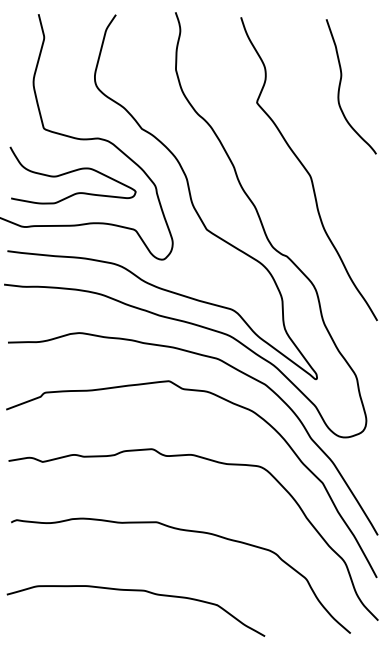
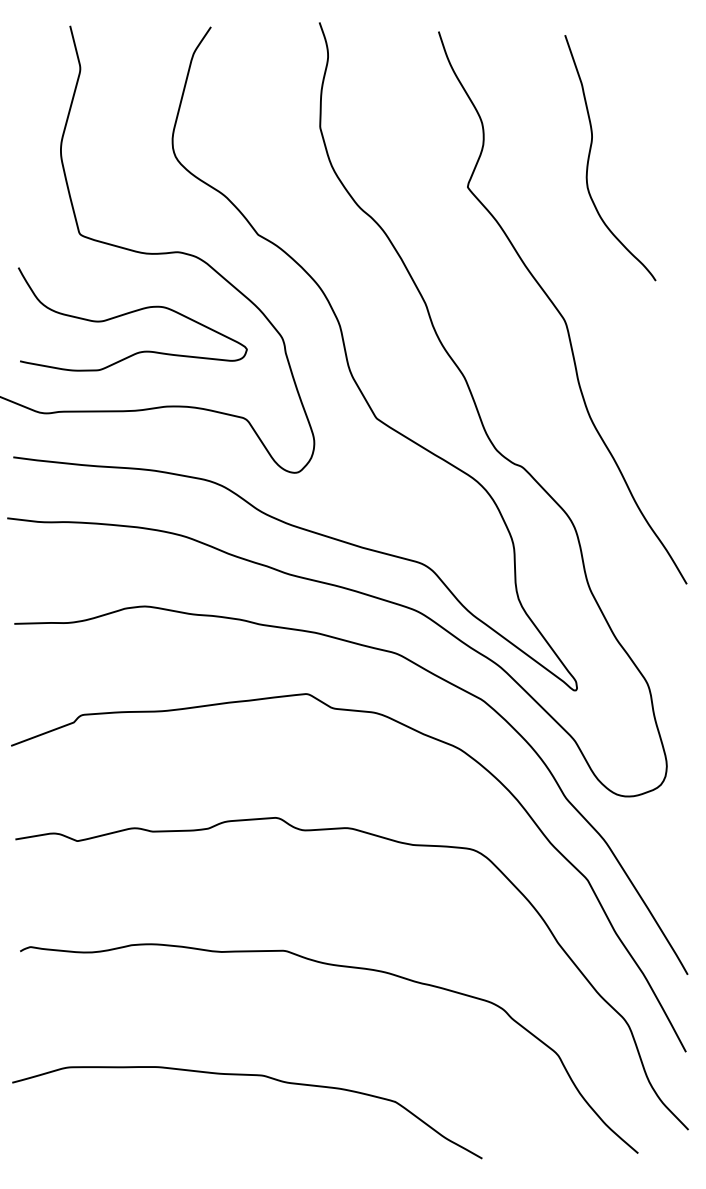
curve: (341, 82) -> (592, 150), moved

